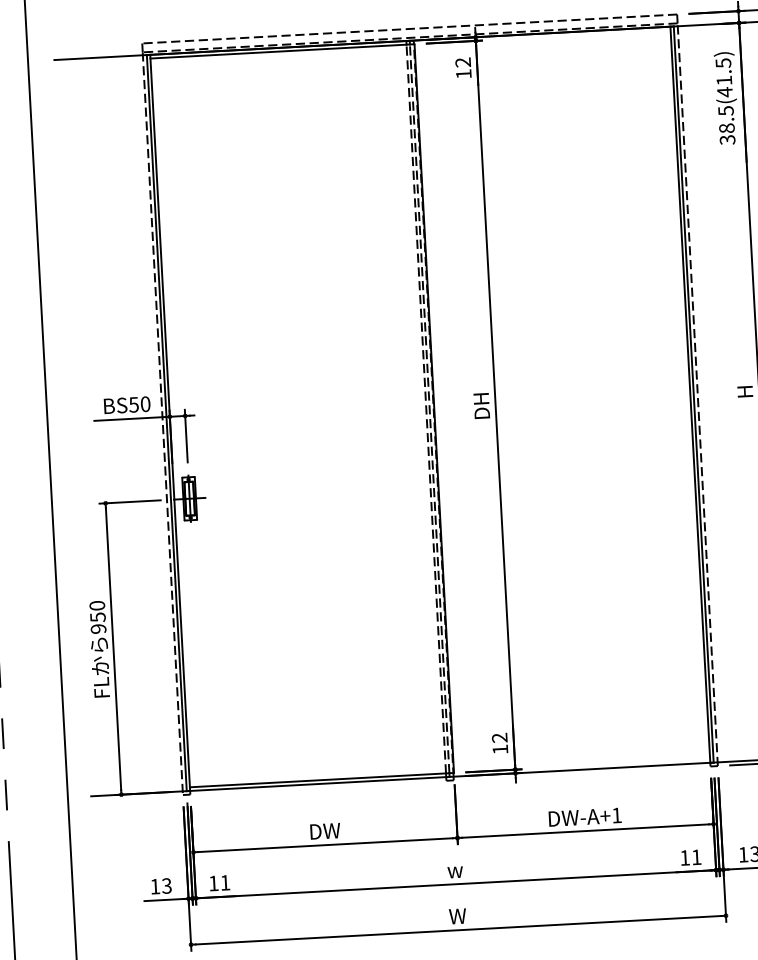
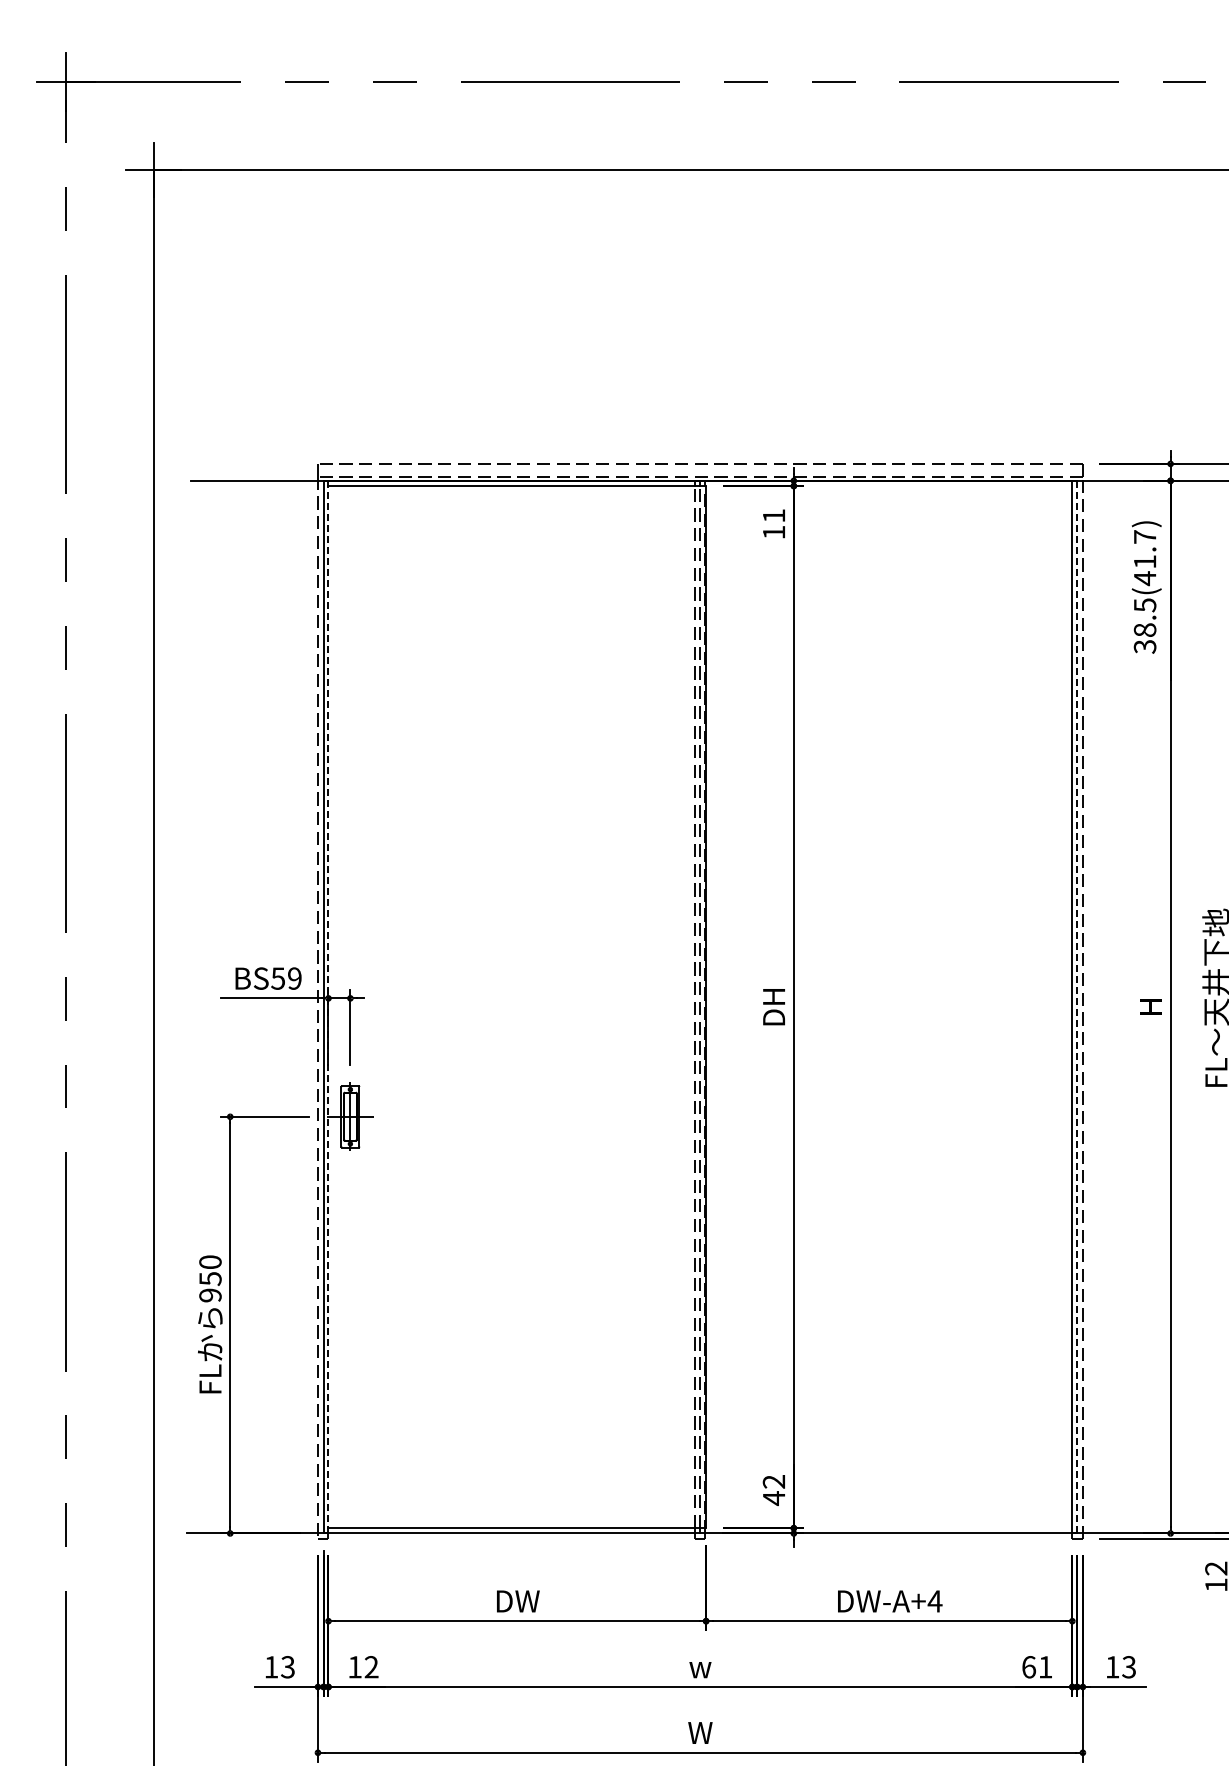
text: (462, 62) -> (773, 515), 12 -> 11
text: (723, 63) -> (1145, 537), 38.5(41.5) -> 38.5(41.7)
line: (693, 394) -> (1077, 1006), solid -> dashed
text: (145, 404) -> (294, 978), BS50 -> BS59
line: (170, 423) -> (328, 1007), solid -> dashed
text: (499, 749) -> (773, 1498), 12 -> 42
text: (616, 815) -> (934, 1601), DW-A+1 -> DW-A+4
text: (685, 858) -> (1029, 1667), 11 -> 61
text: (225, 883) -> (371, 1667), 11 -> 12

